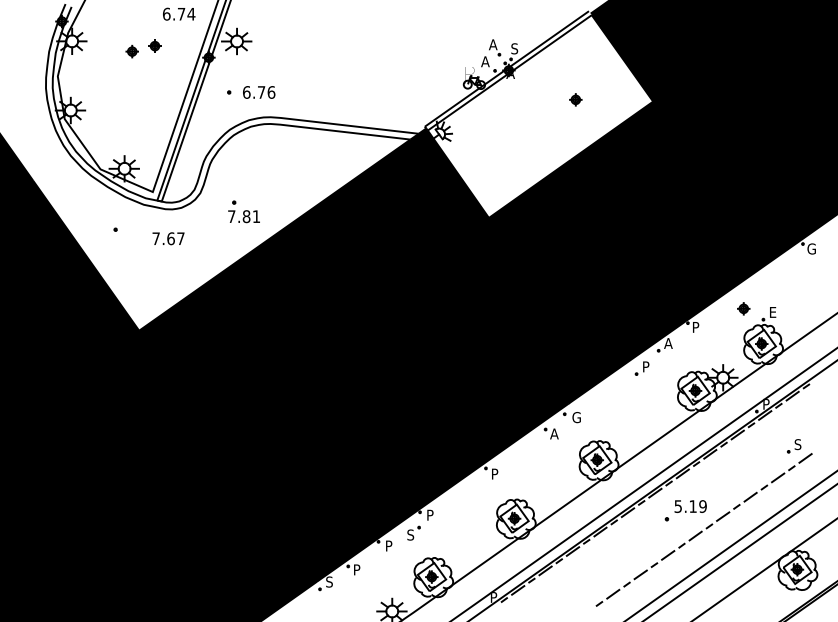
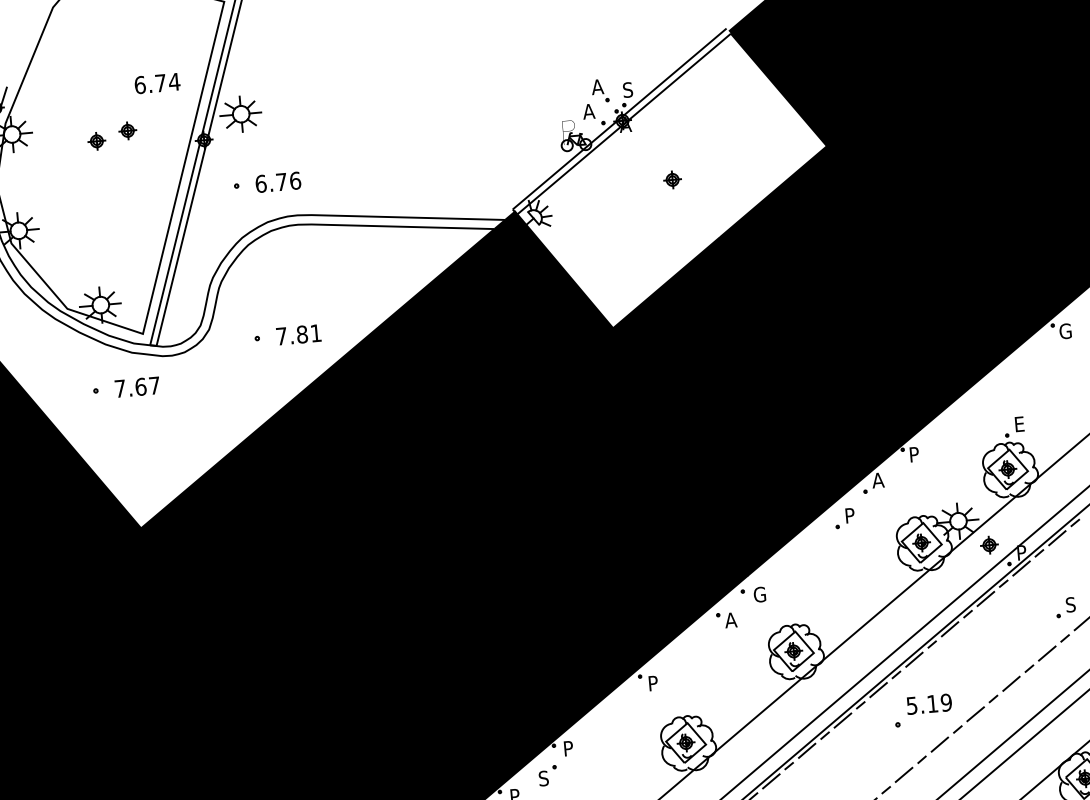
part: (575, 99) -> (672, 179), moved
text: (243, 216) -> (297, 334), moved
text: (168, 238) -> (137, 386), moved
part: (743, 308) -> (989, 544), moved

